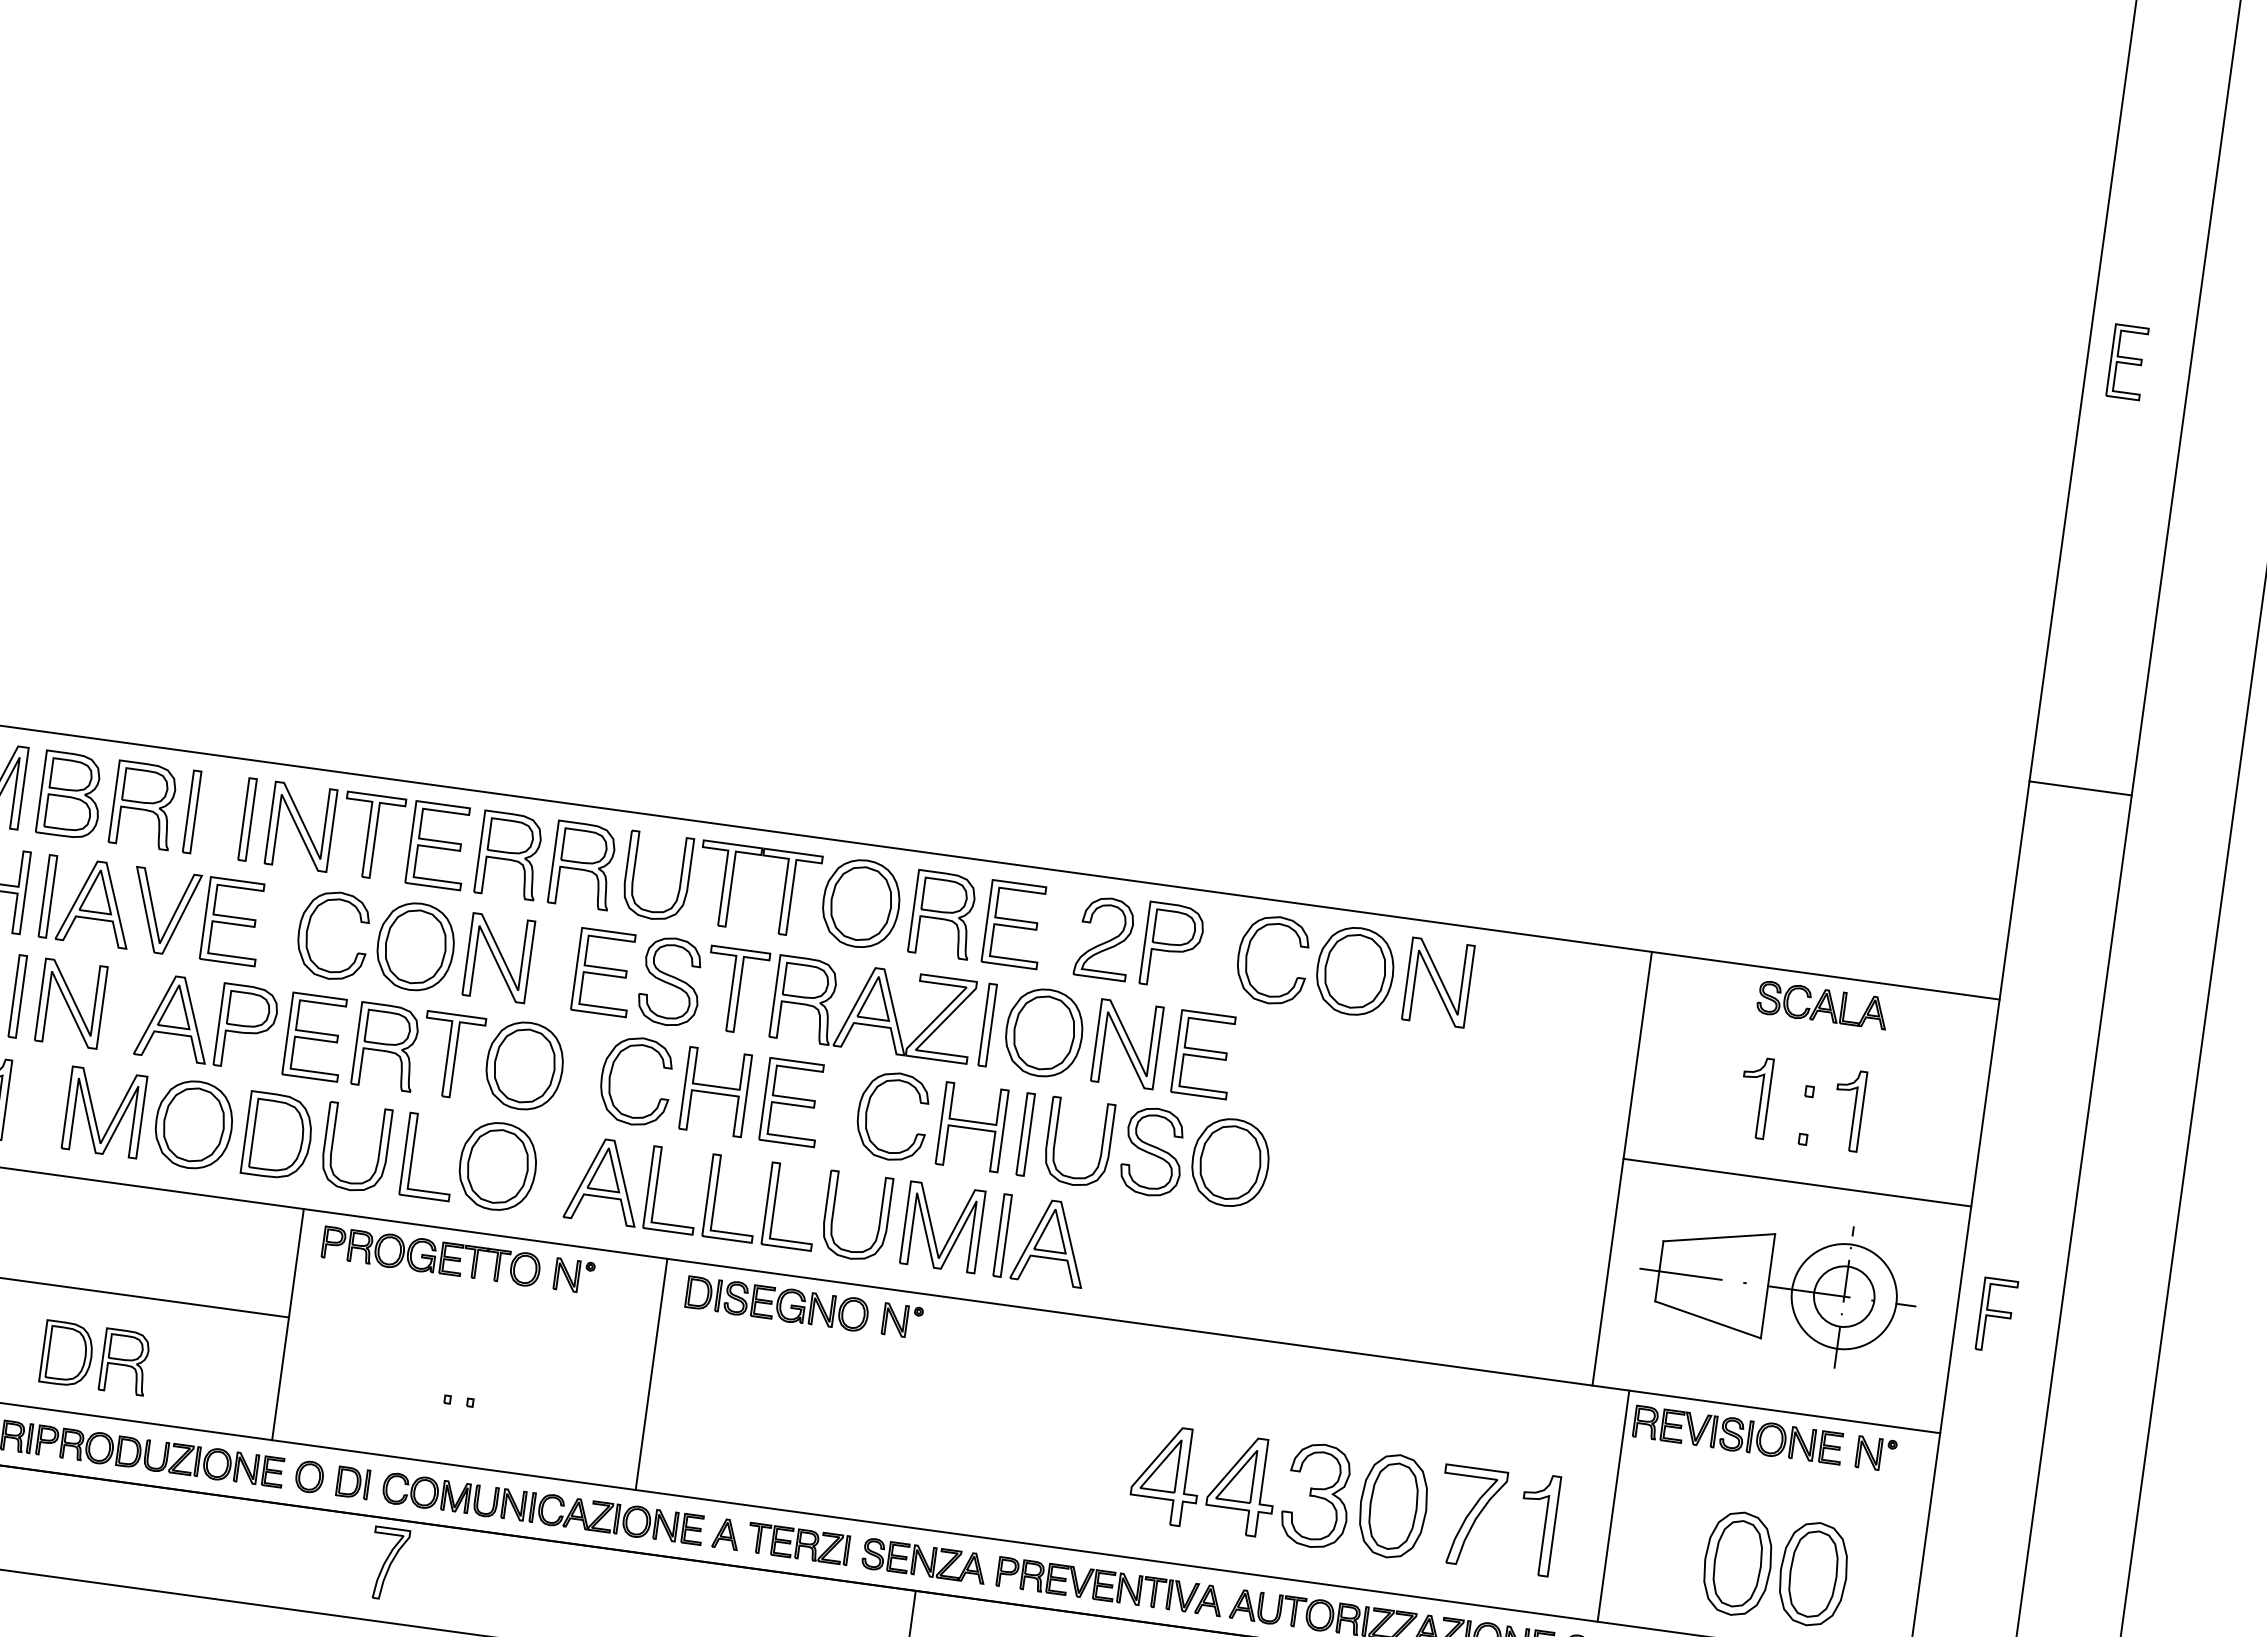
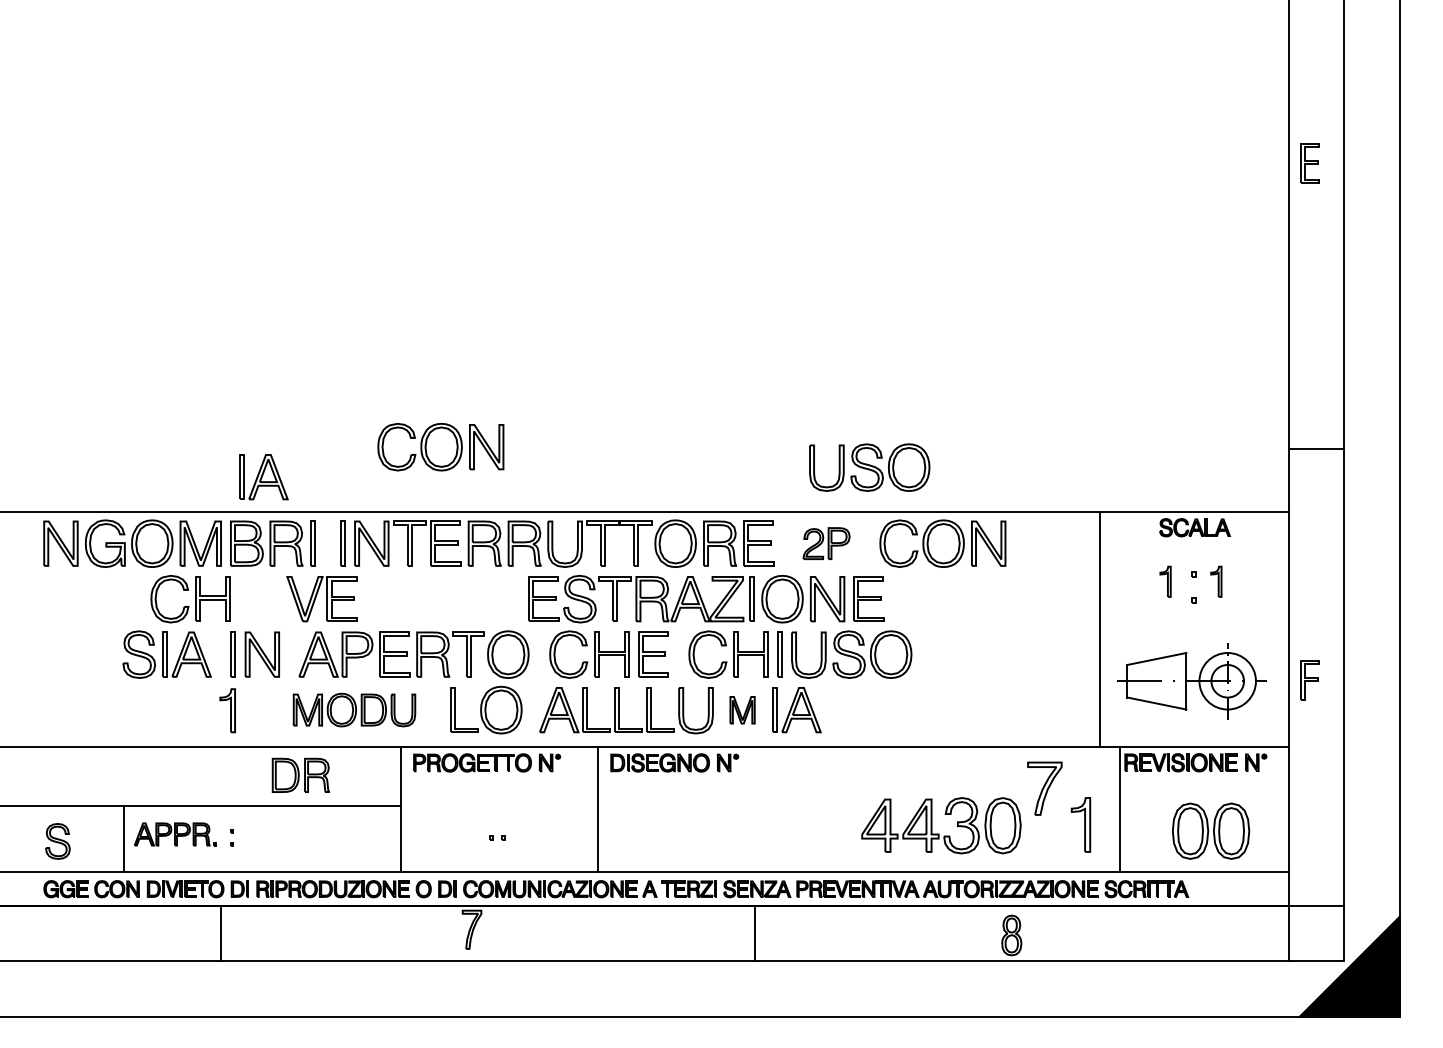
line: (2080, 788) -> (1316, 449), moved
part: (1237, 812) -> (869, 467), added
part: (87, 902) -> (263, 477), moved
part: (1139, 941) -> (826, 543), size x0.7
part: (413, 945) -> (440, 446), moved
part: (1754, 1097) -> (1165, 581), size x0.7
part: (1848, 1109) -> (1216, 581), size x0.7
part: (227, 1128) -> (354, 709), size x0.7
line: (1797, 1181) -> (1194, 623), removed
part: (942, 1228) -> (742, 710), size x0.6
part: (94, 1356) -> (300, 774), moved
part: (1470, 1516) -> (1044, 788), moved

